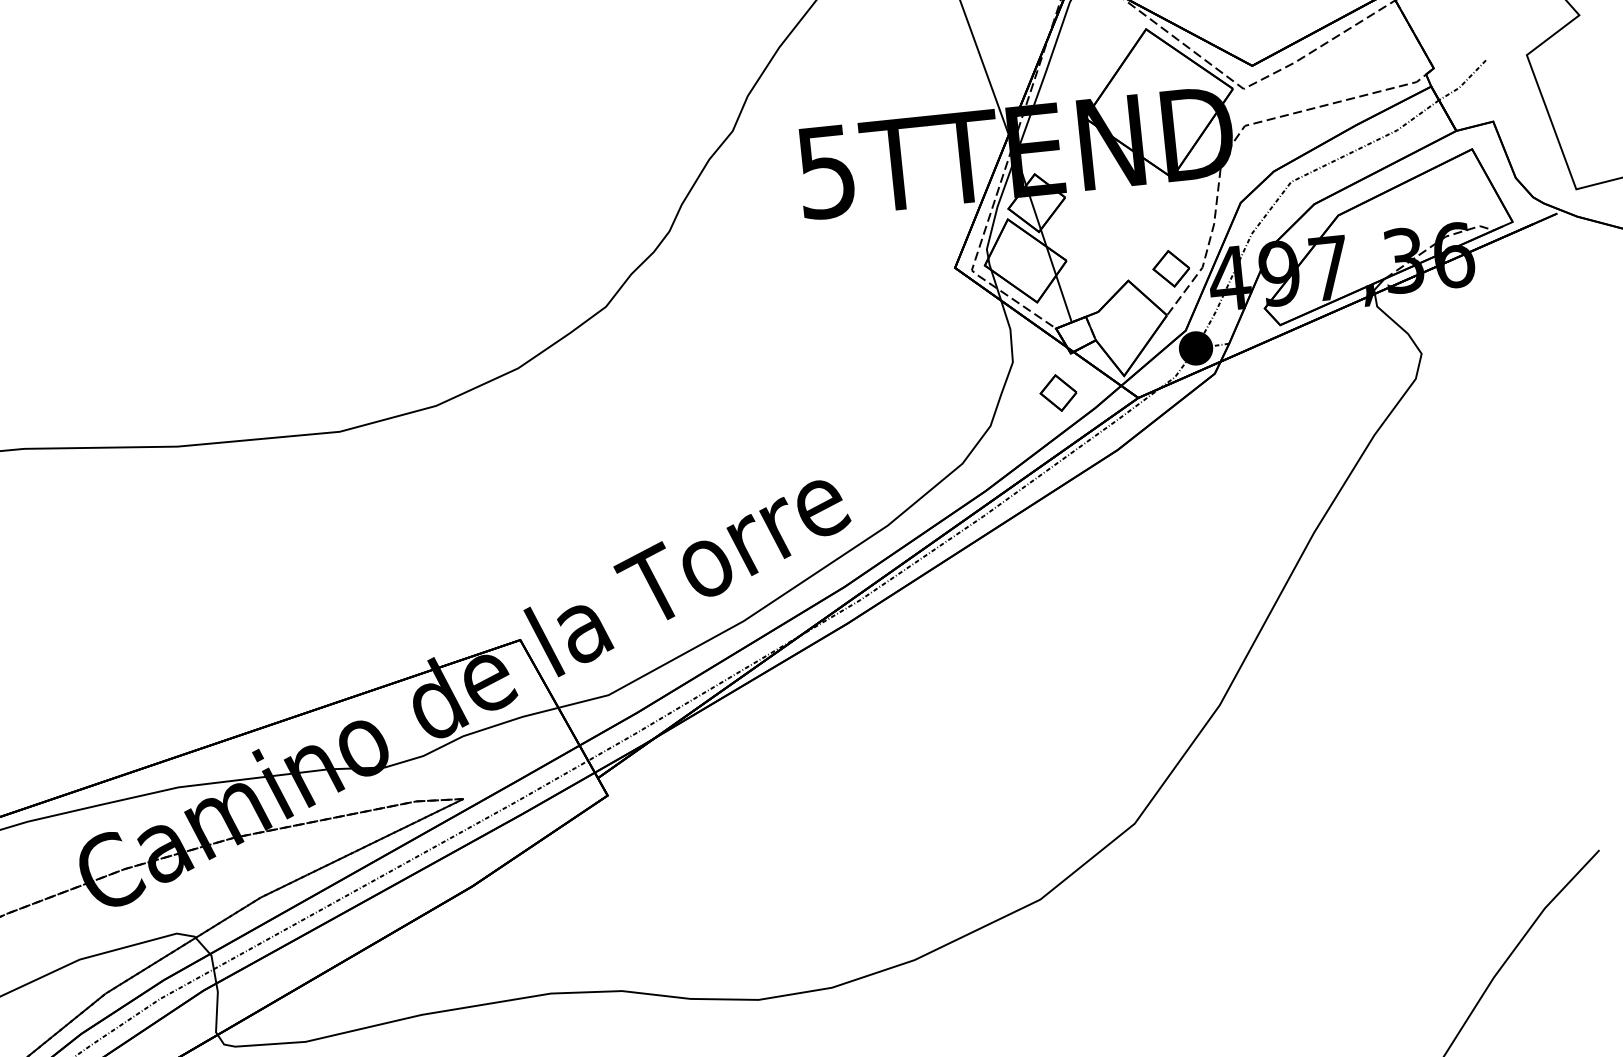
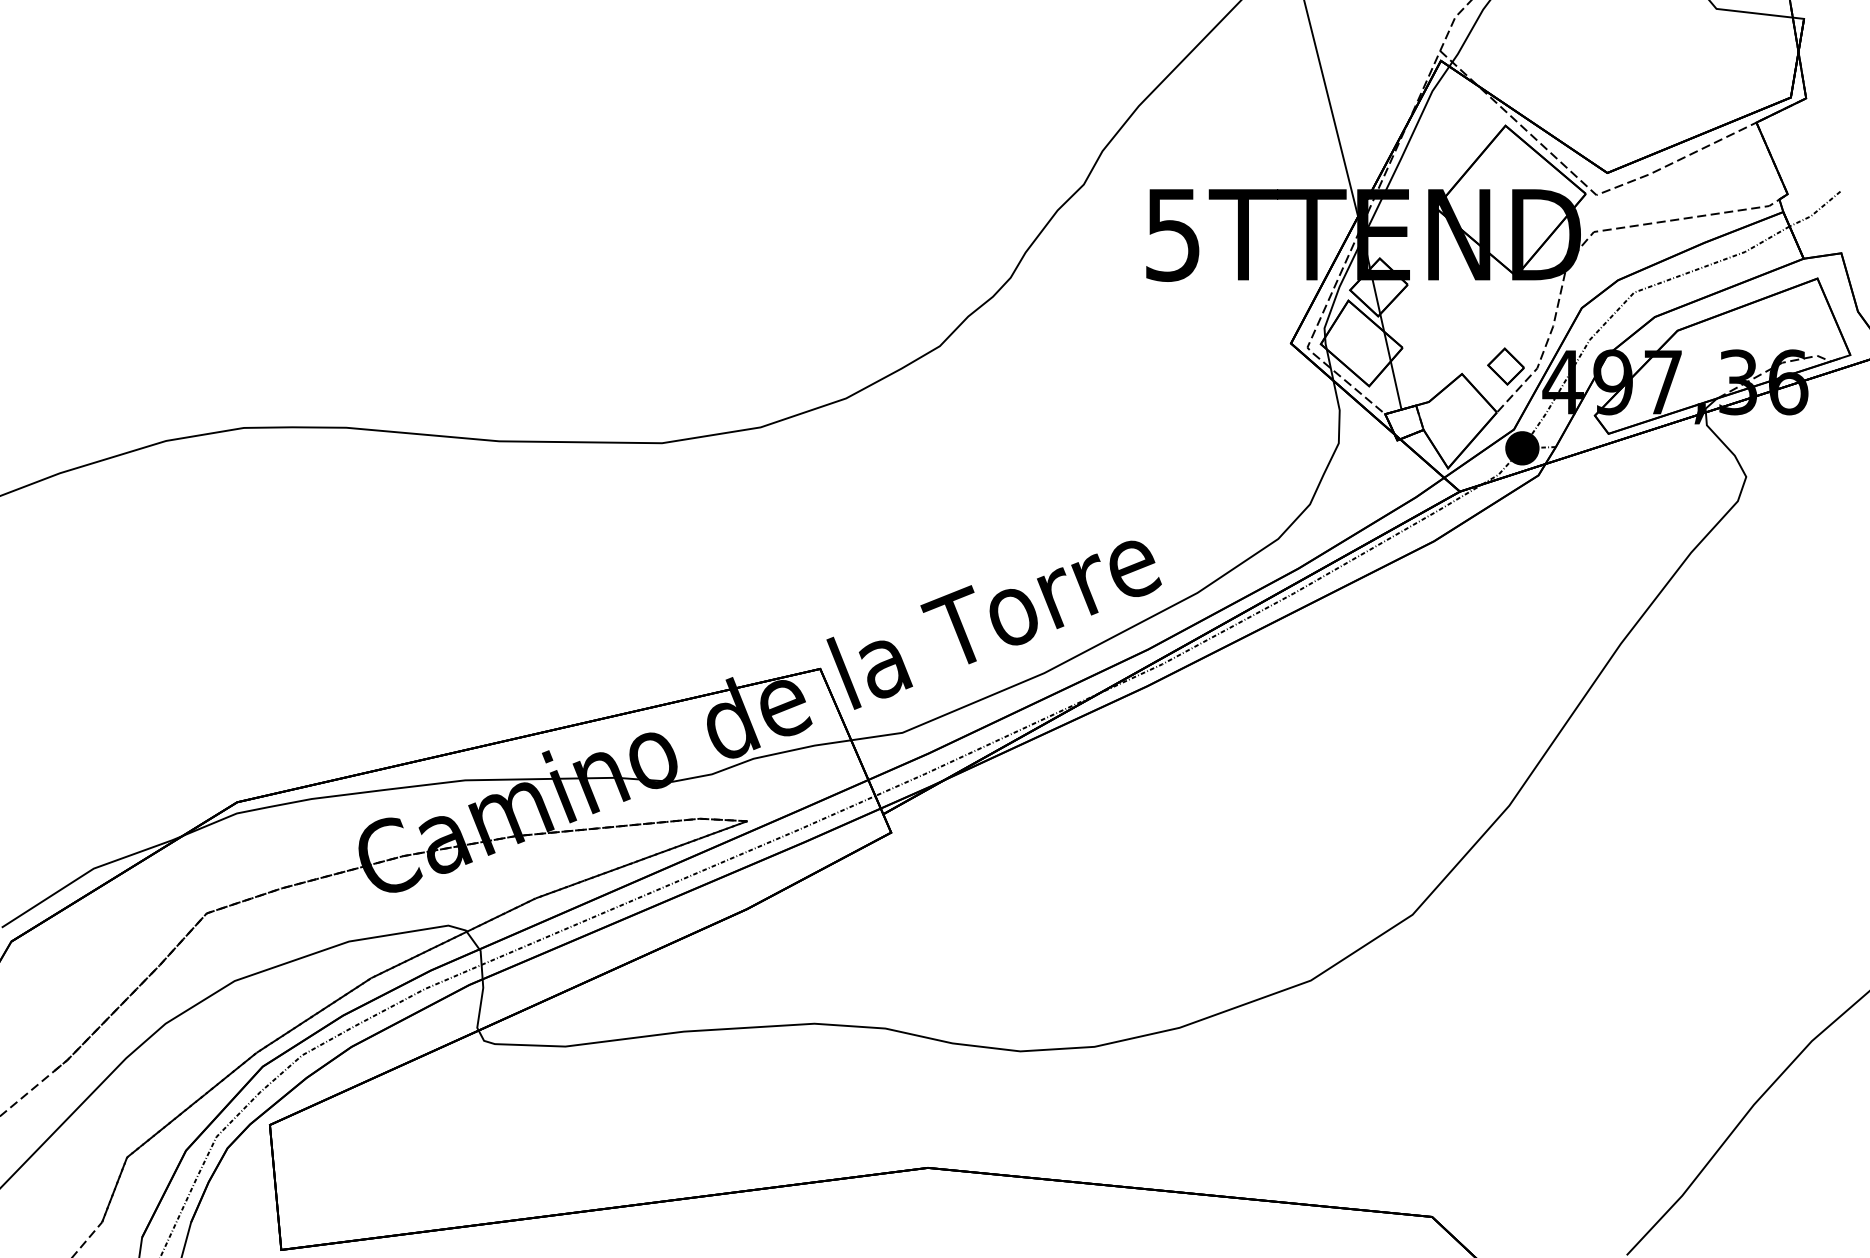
part: (1057, 393) -> (1380, 478), removed

